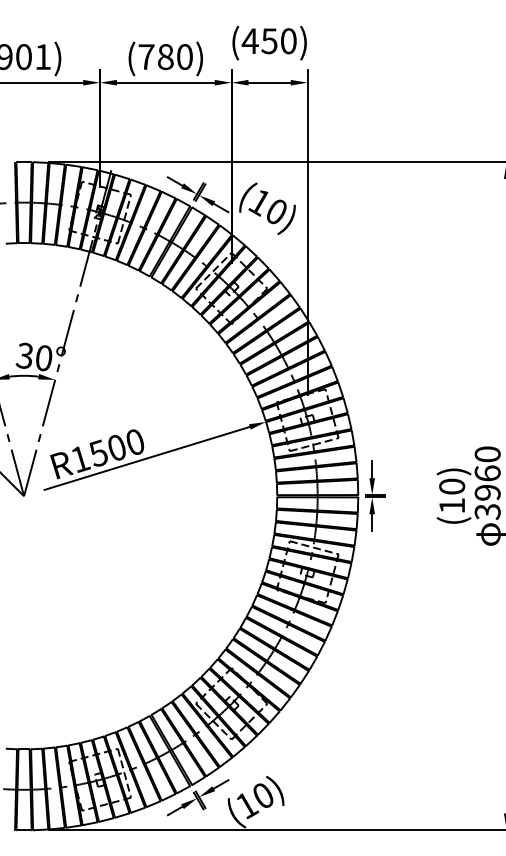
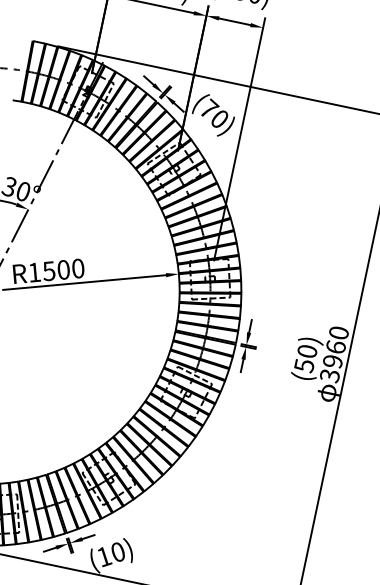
text: (260, 201) -> (209, 108), (10) -> (70)
text: (452, 506) -> (304, 366), (10) -> (50)

